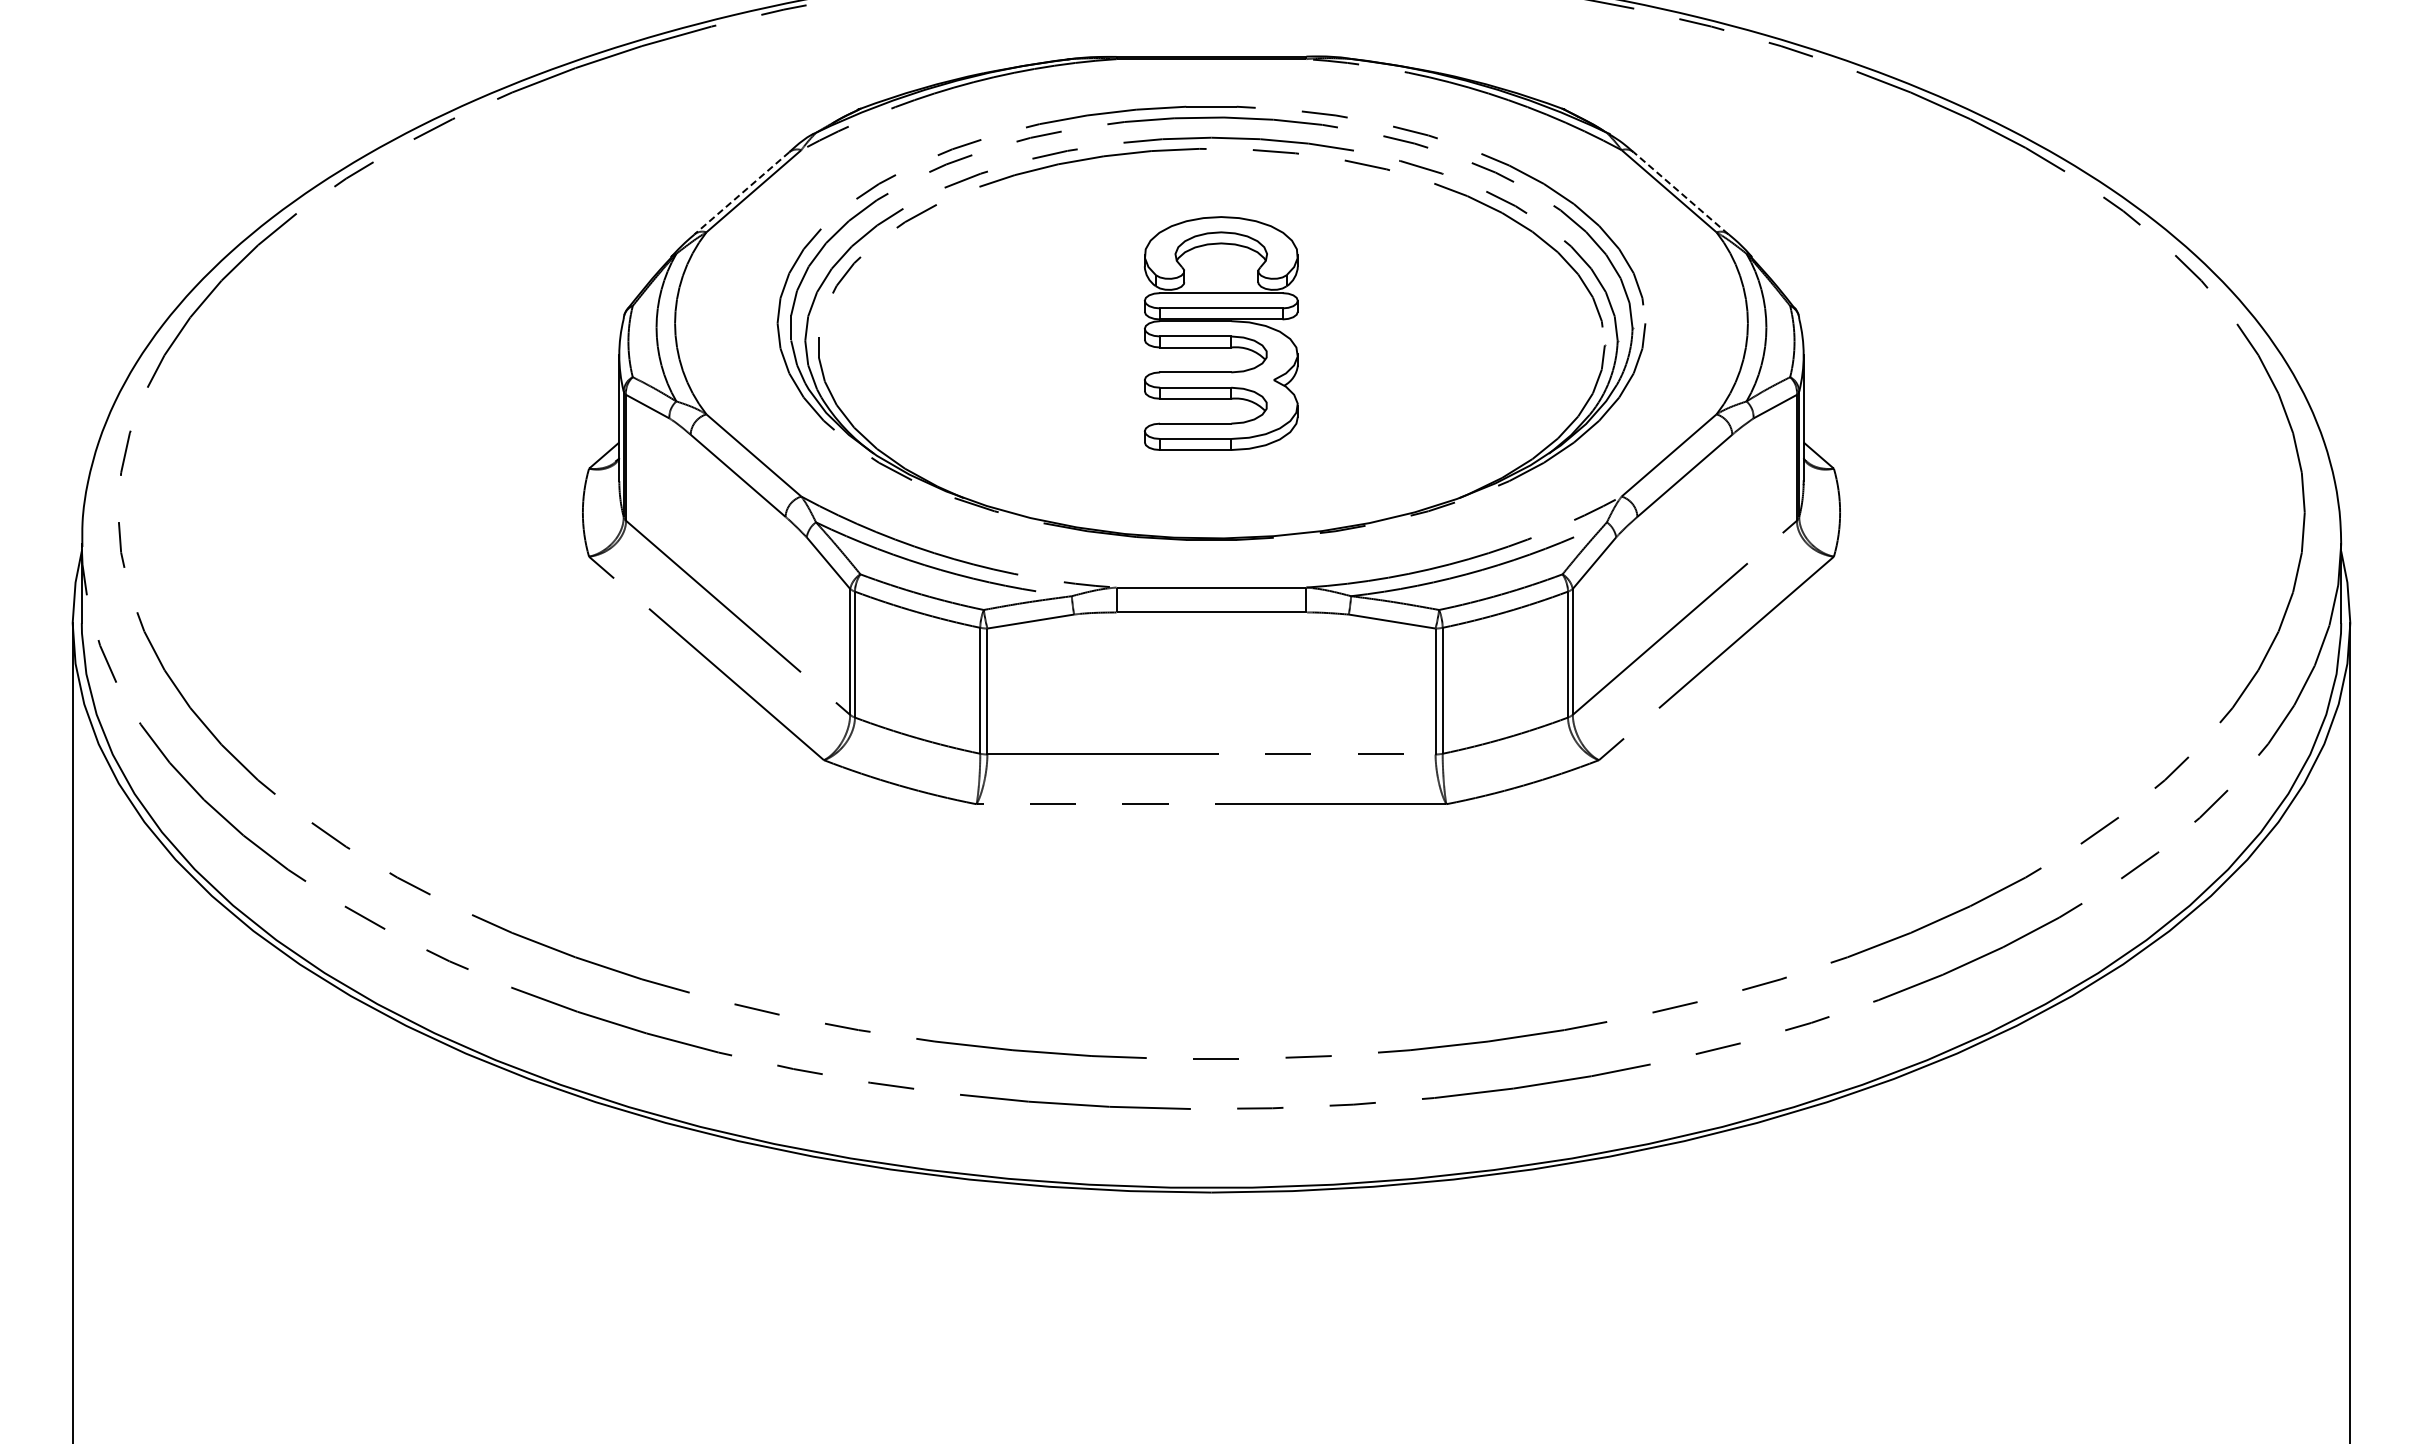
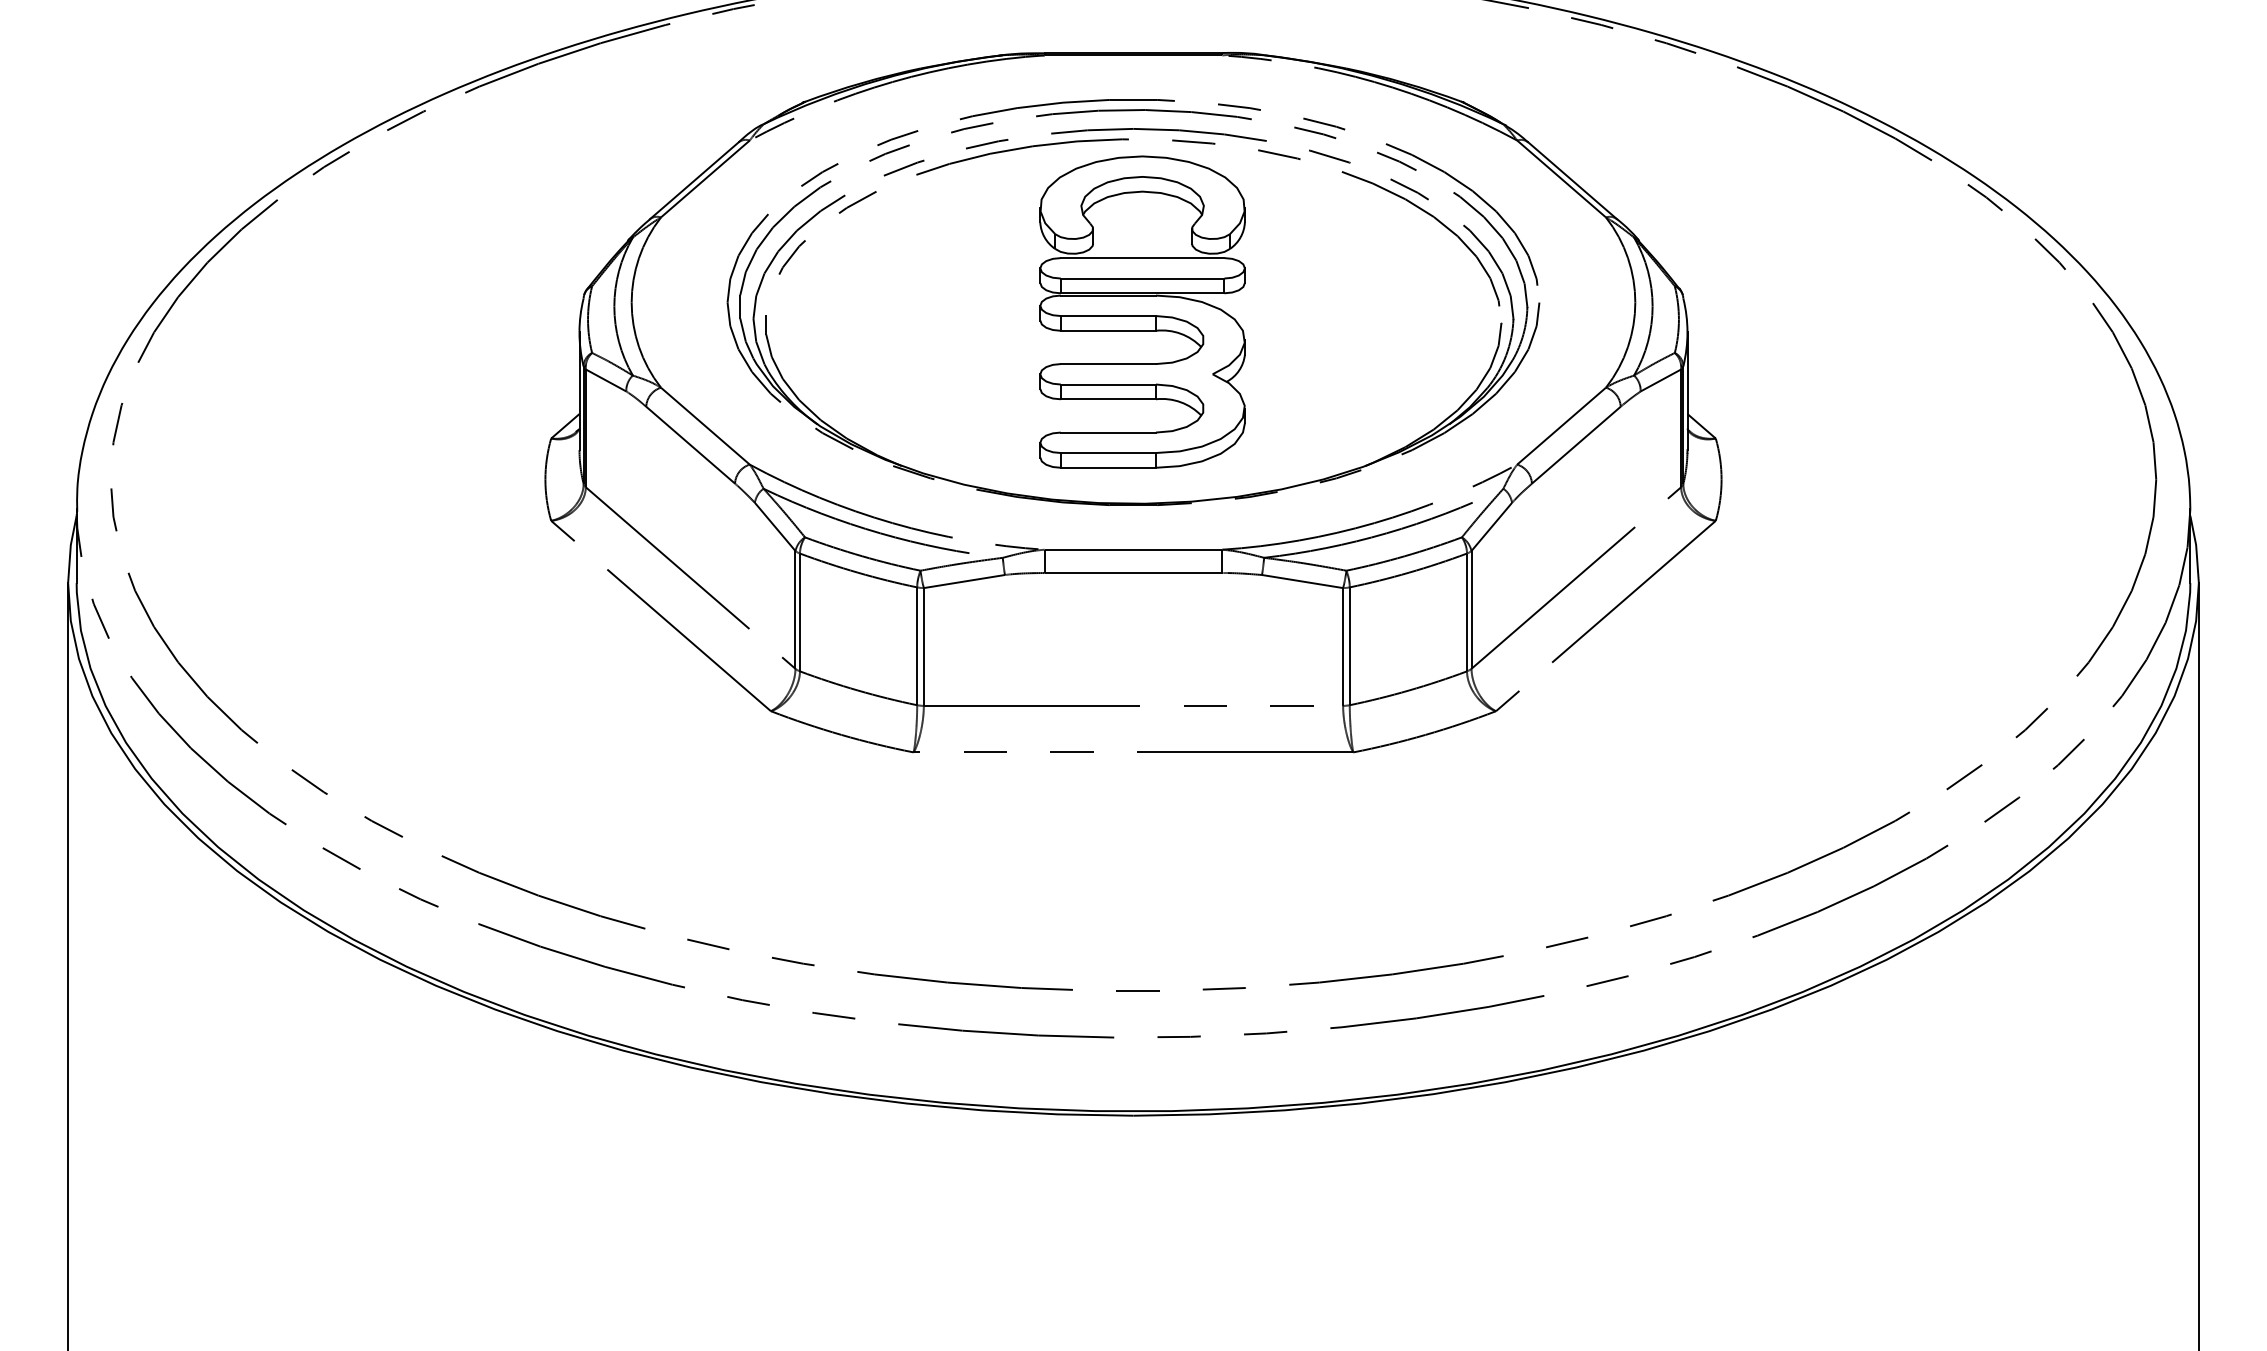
line: (741, 193) -> (693, 181), dashed -> solid
line: (1681, 193) -> (1573, 181), dashed -> solid
part: (1221, 333) -> (1142, 312), size x1.43

